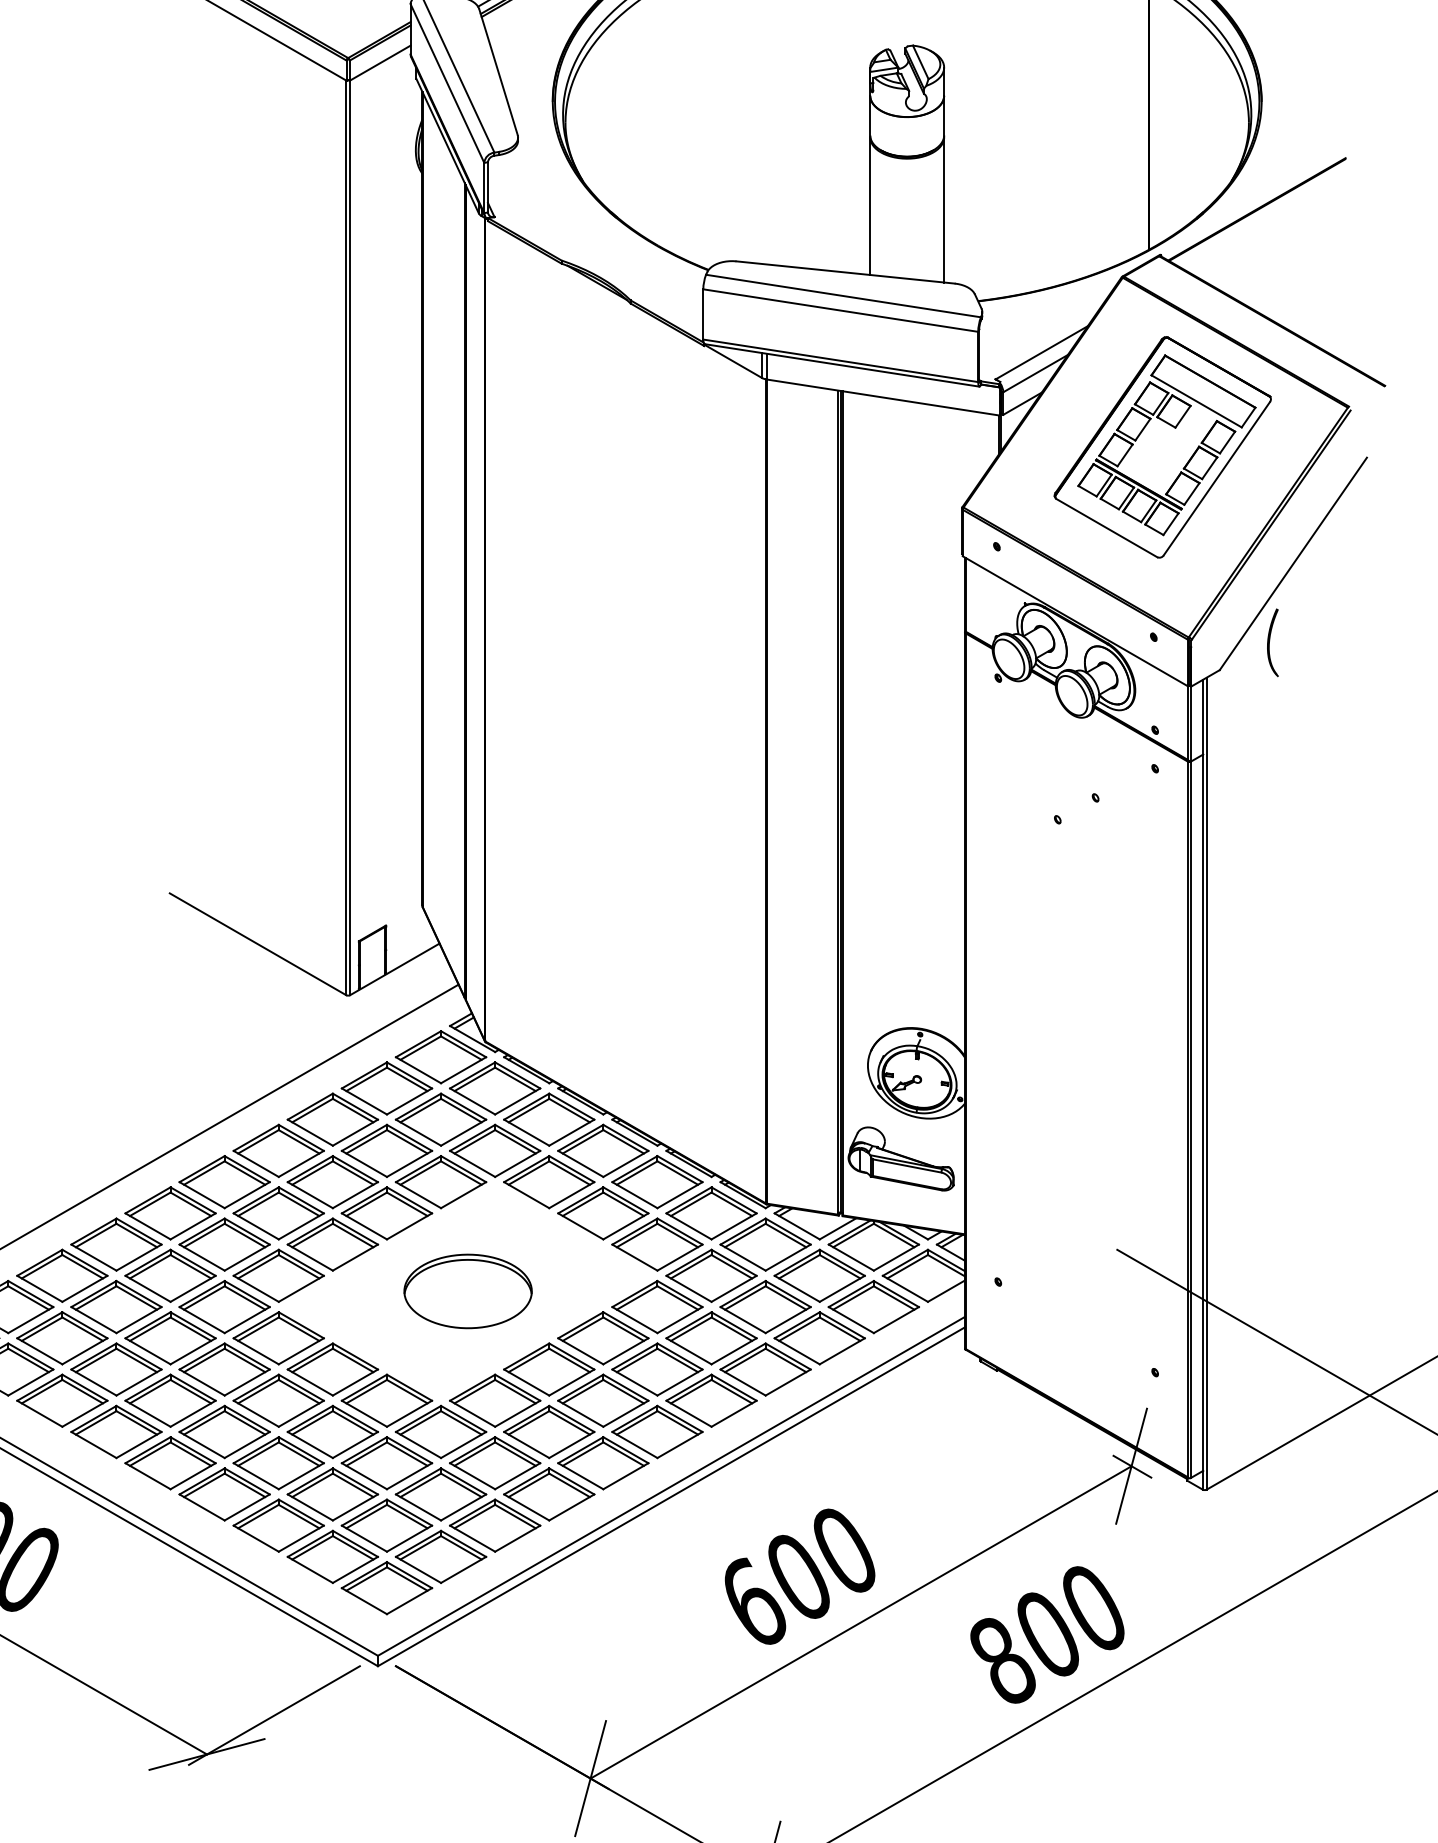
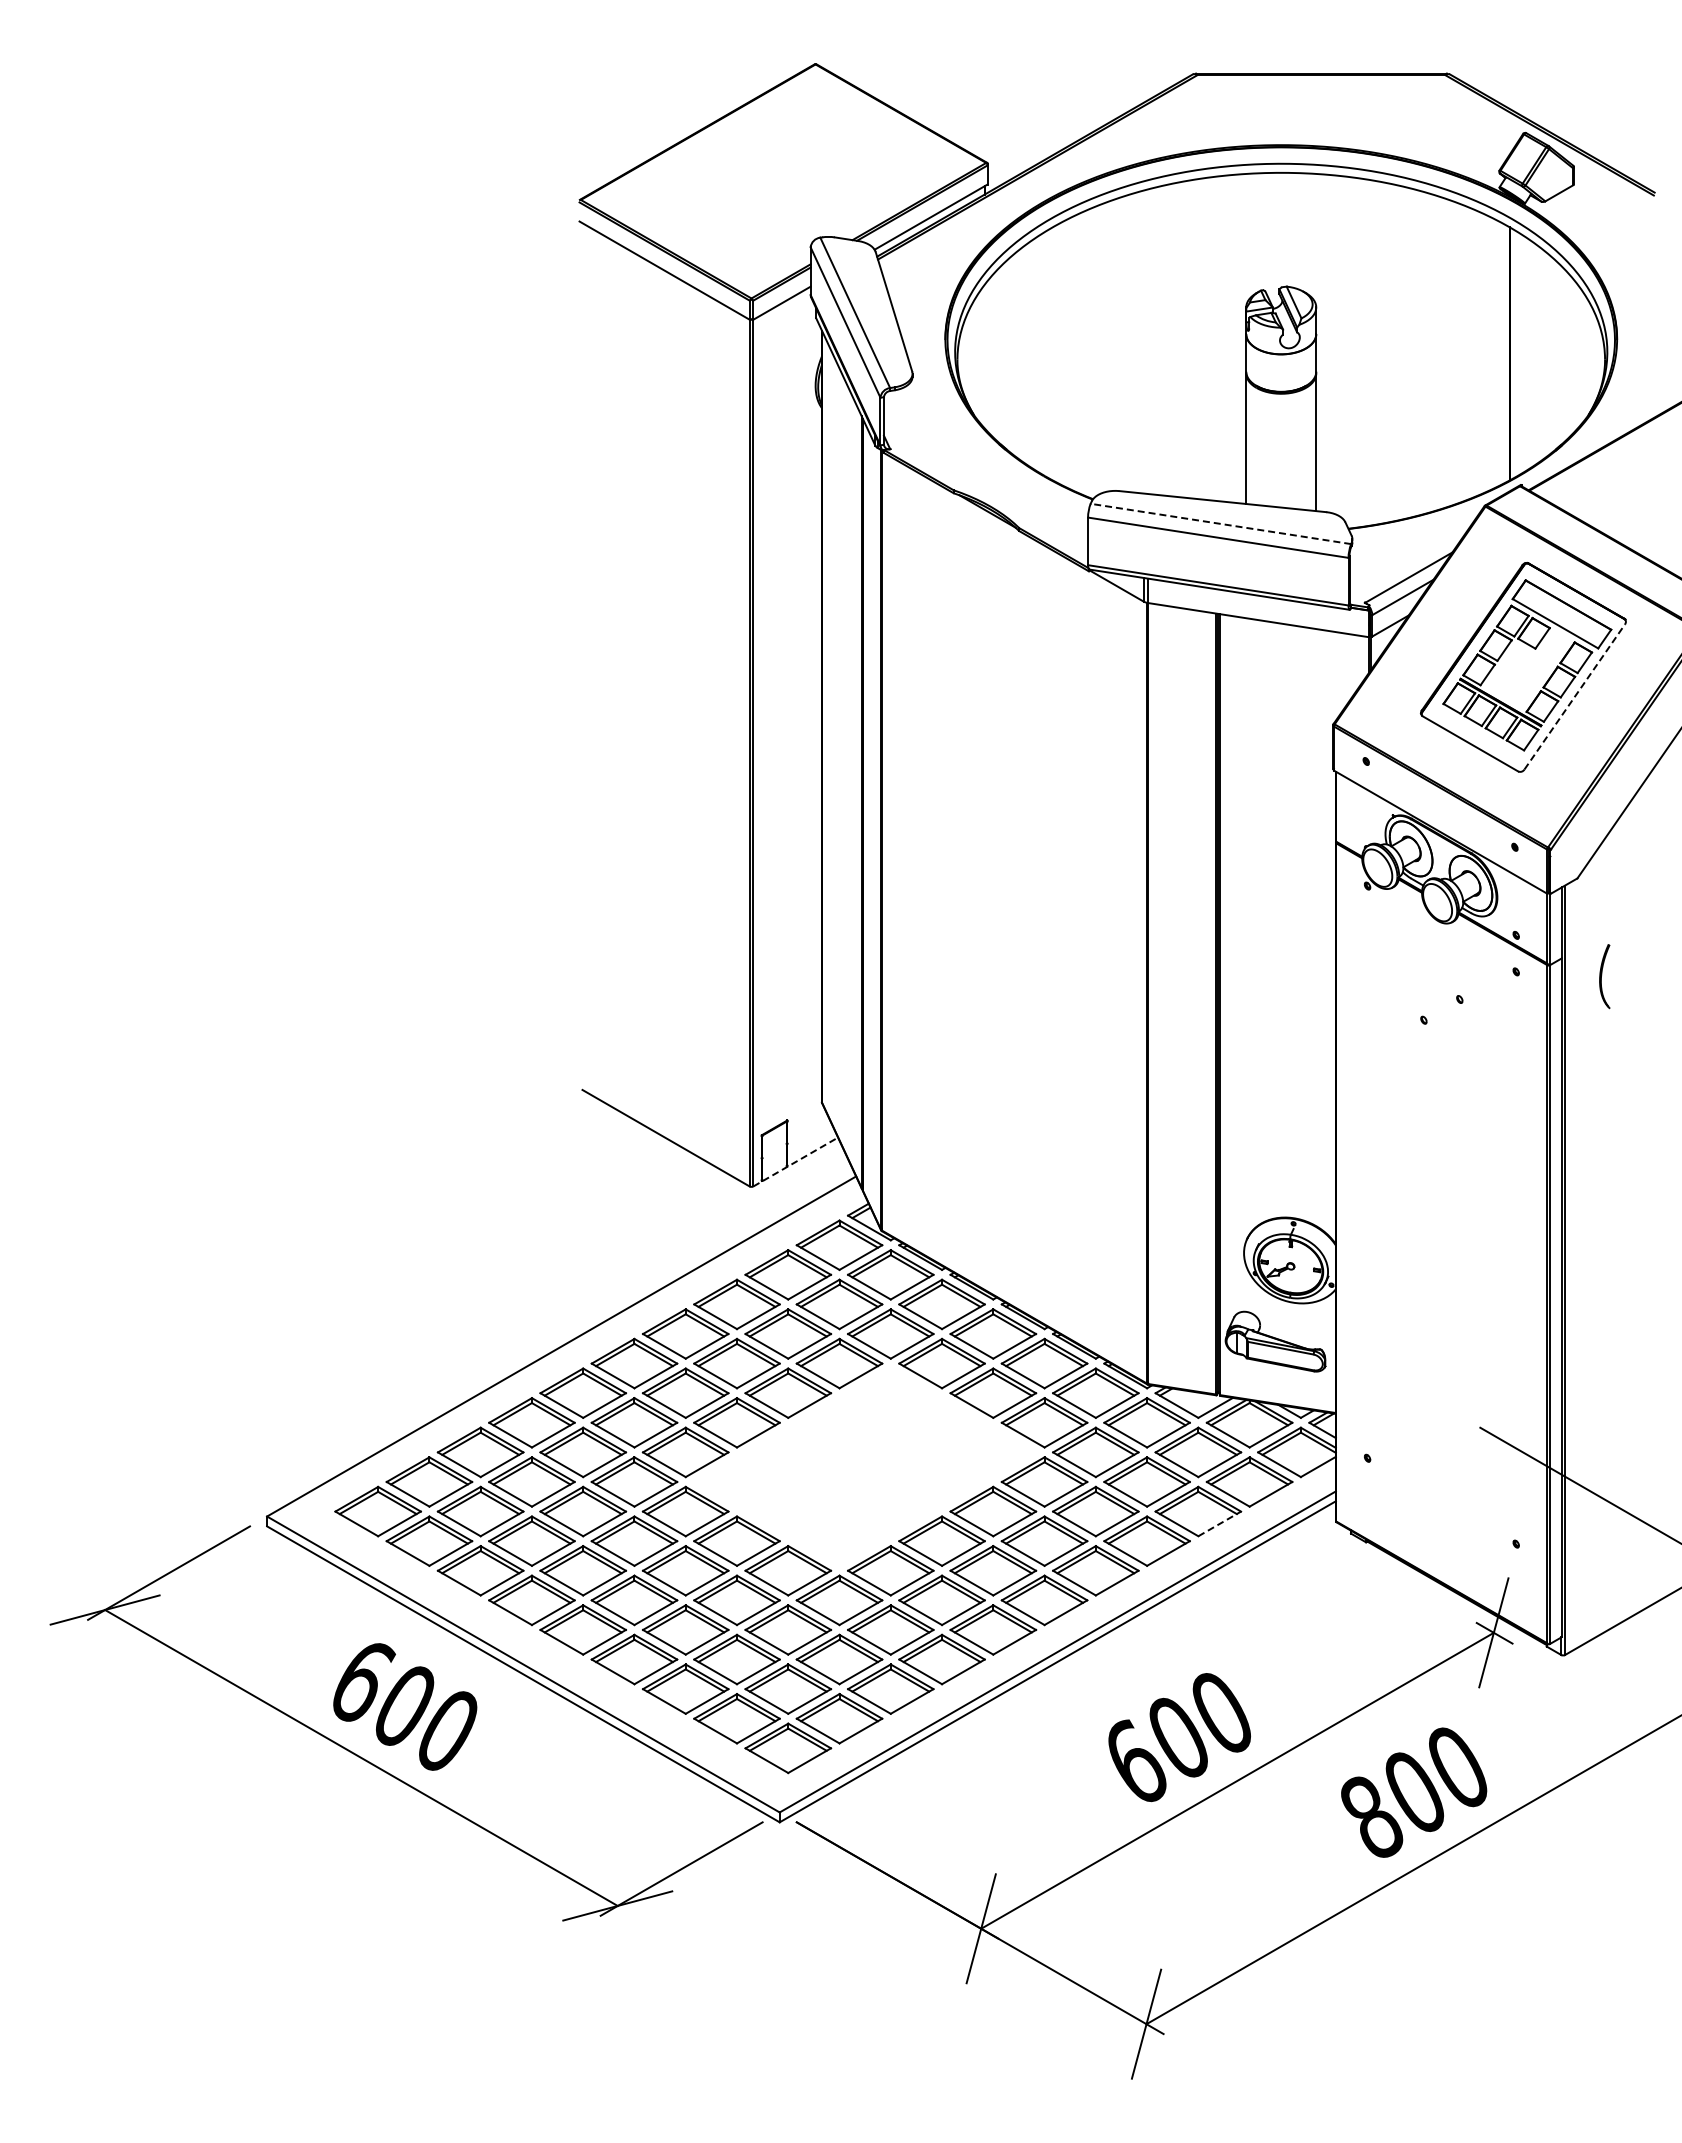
line: (843, 295) -> (1220, 523), solid -> dashed
line: (1216, 478) -> (1574, 696), solid -> dashed
part: (1272, 642) -> (1604, 976), moved
line: (394, 969) -> (795, 1162), solid -> dashed
part: (467, 1290) -> (864, 1466), removed
line: (842, 1350) -> (1219, 1523), solid -> dashed

